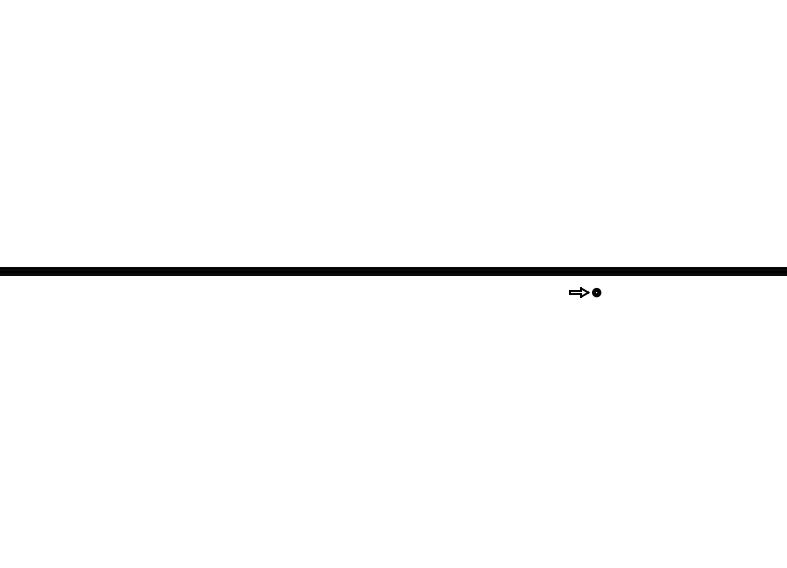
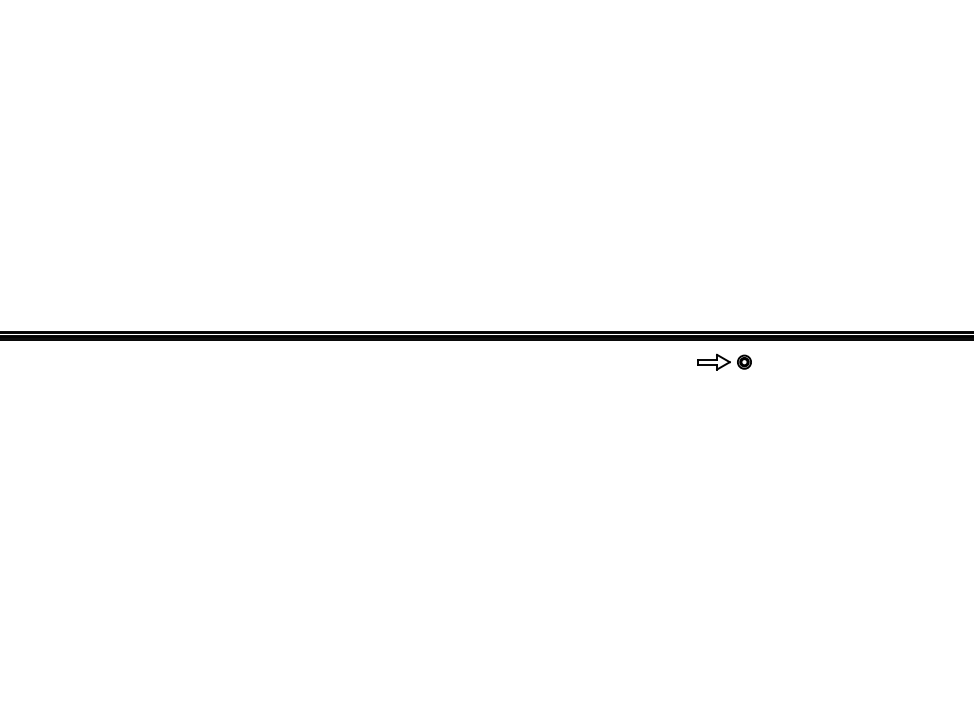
part: (585, 292) -> (724, 362), size x1.43

